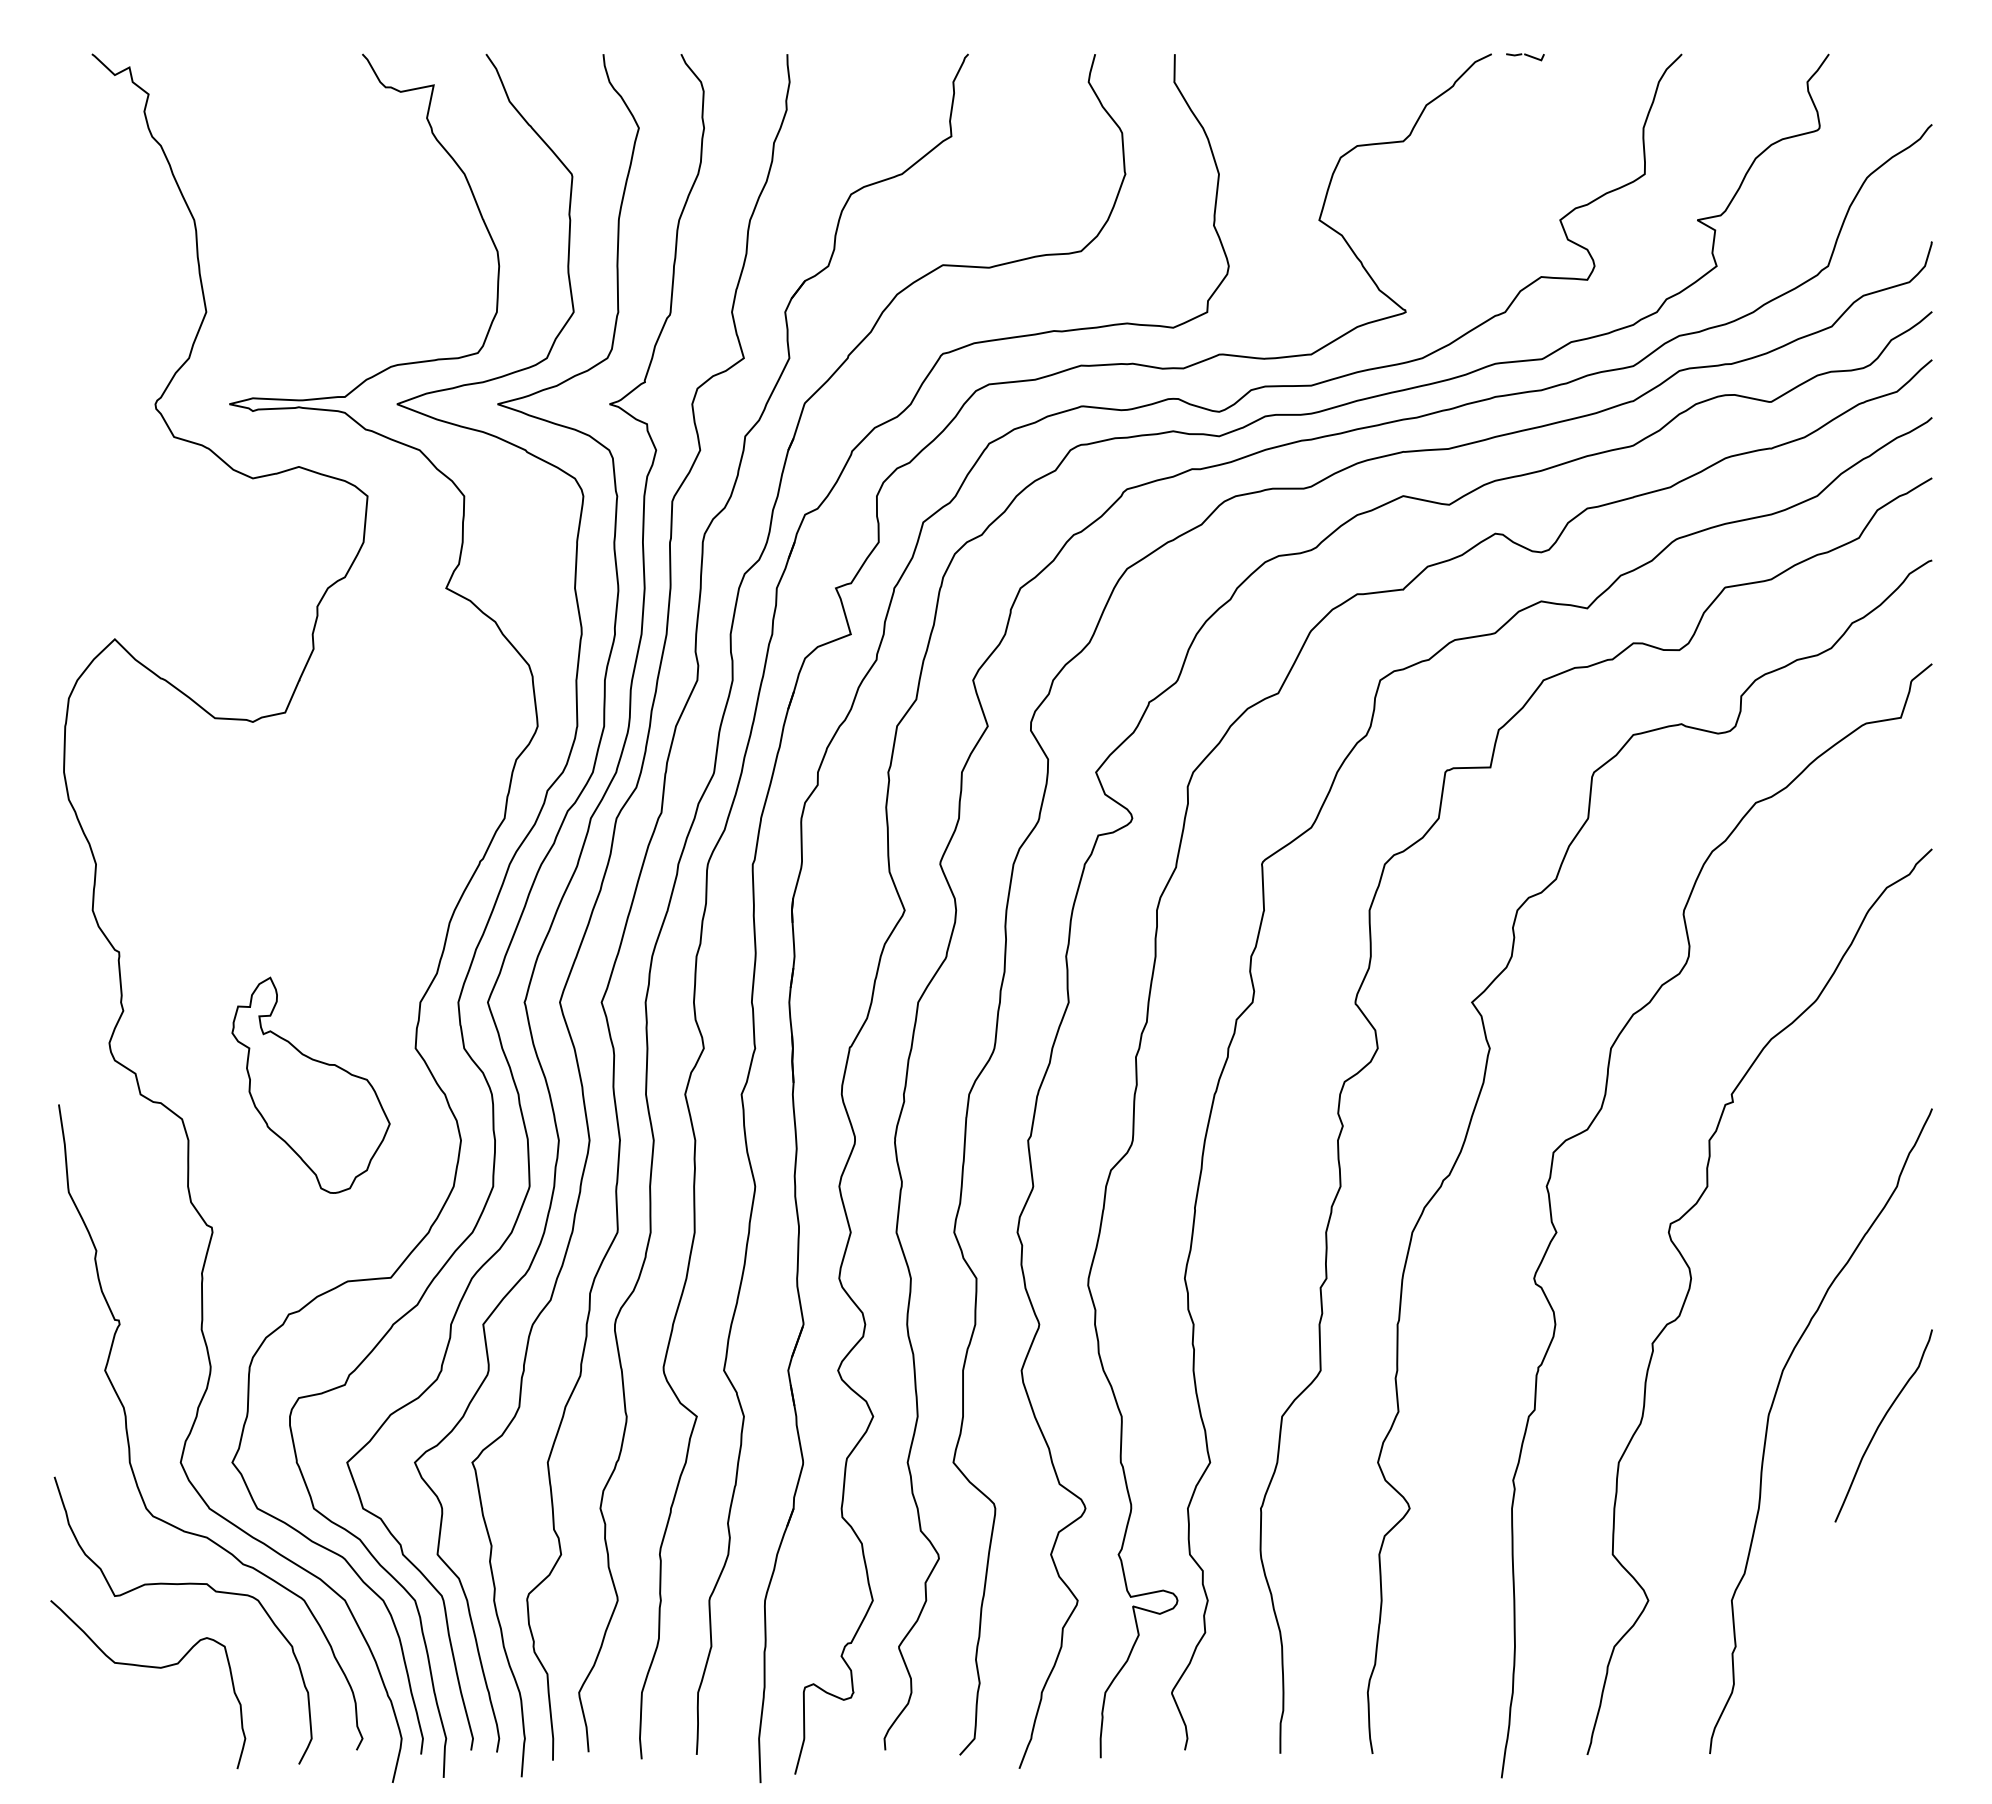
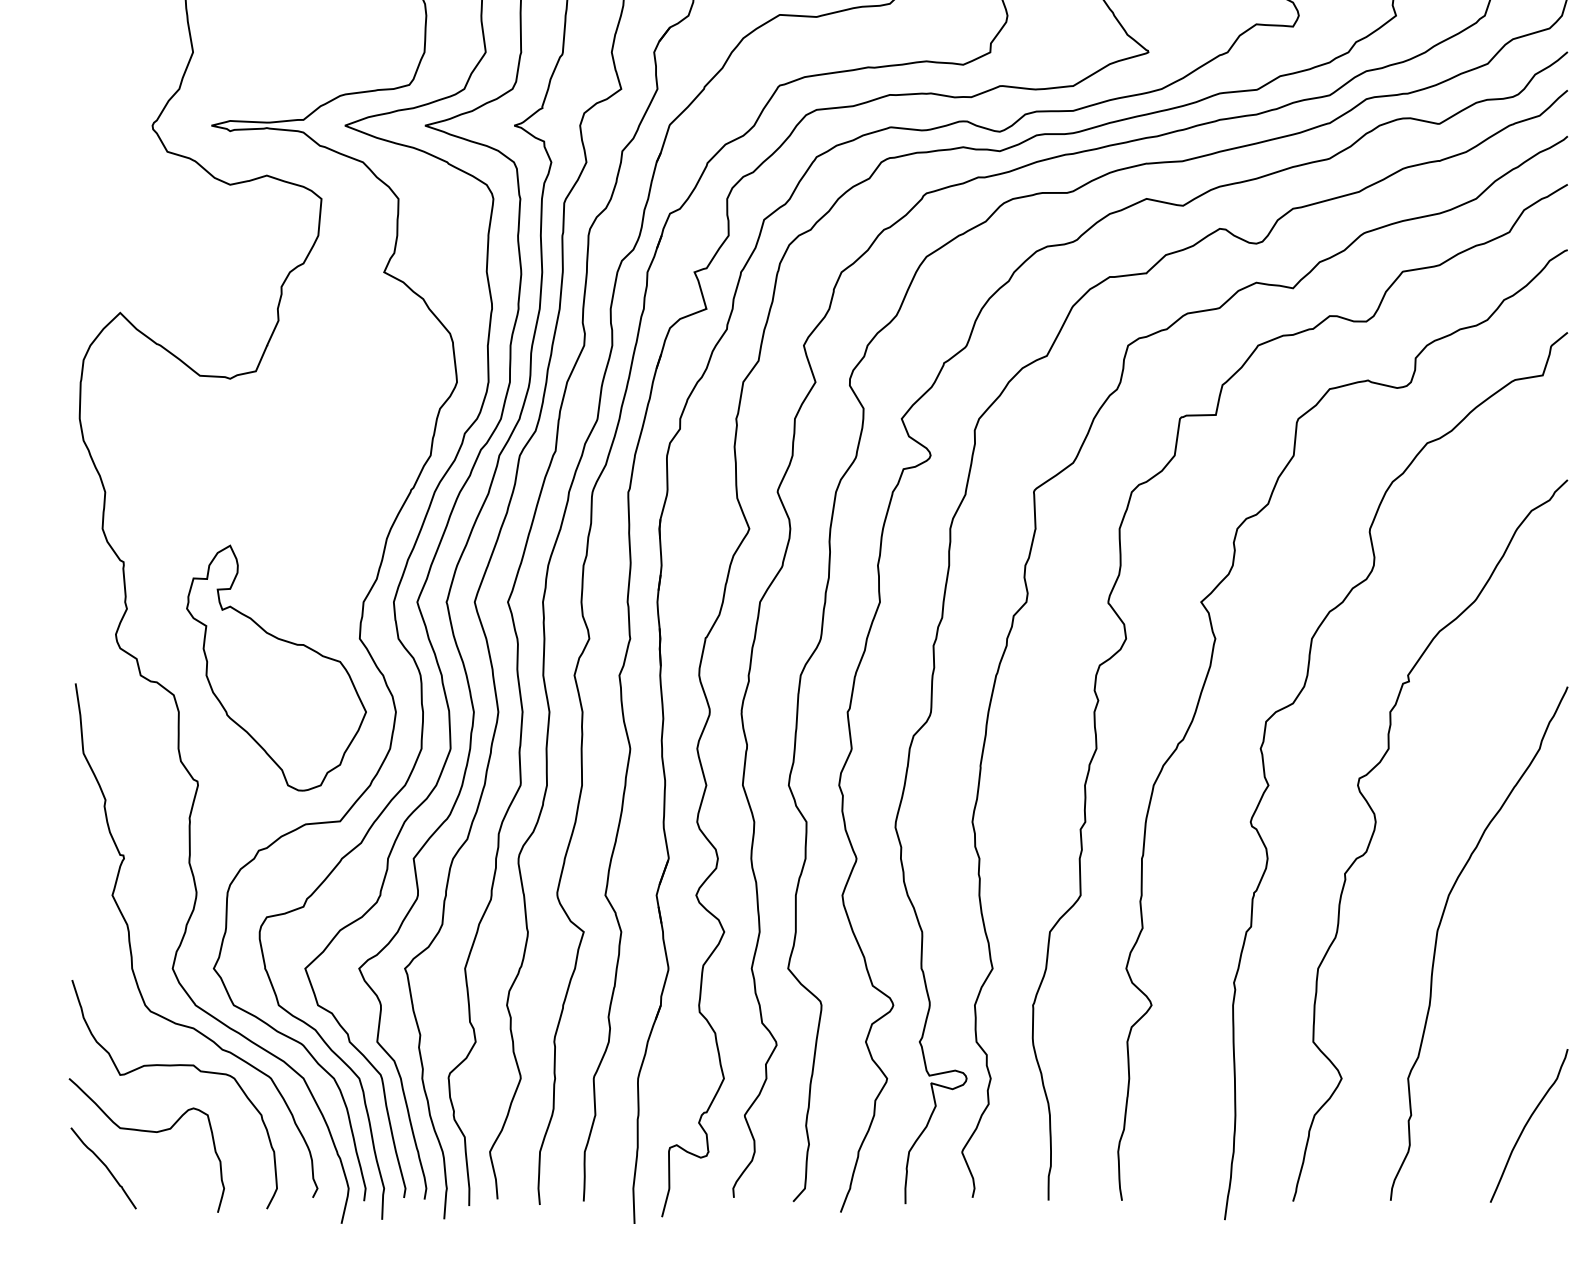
part: (310, 1085) -> (276, 668), size x1.43
curve: (1881, 1423) -> (1527, 1123), moved
curve: (95, 1710) -> (104, 1166), added

